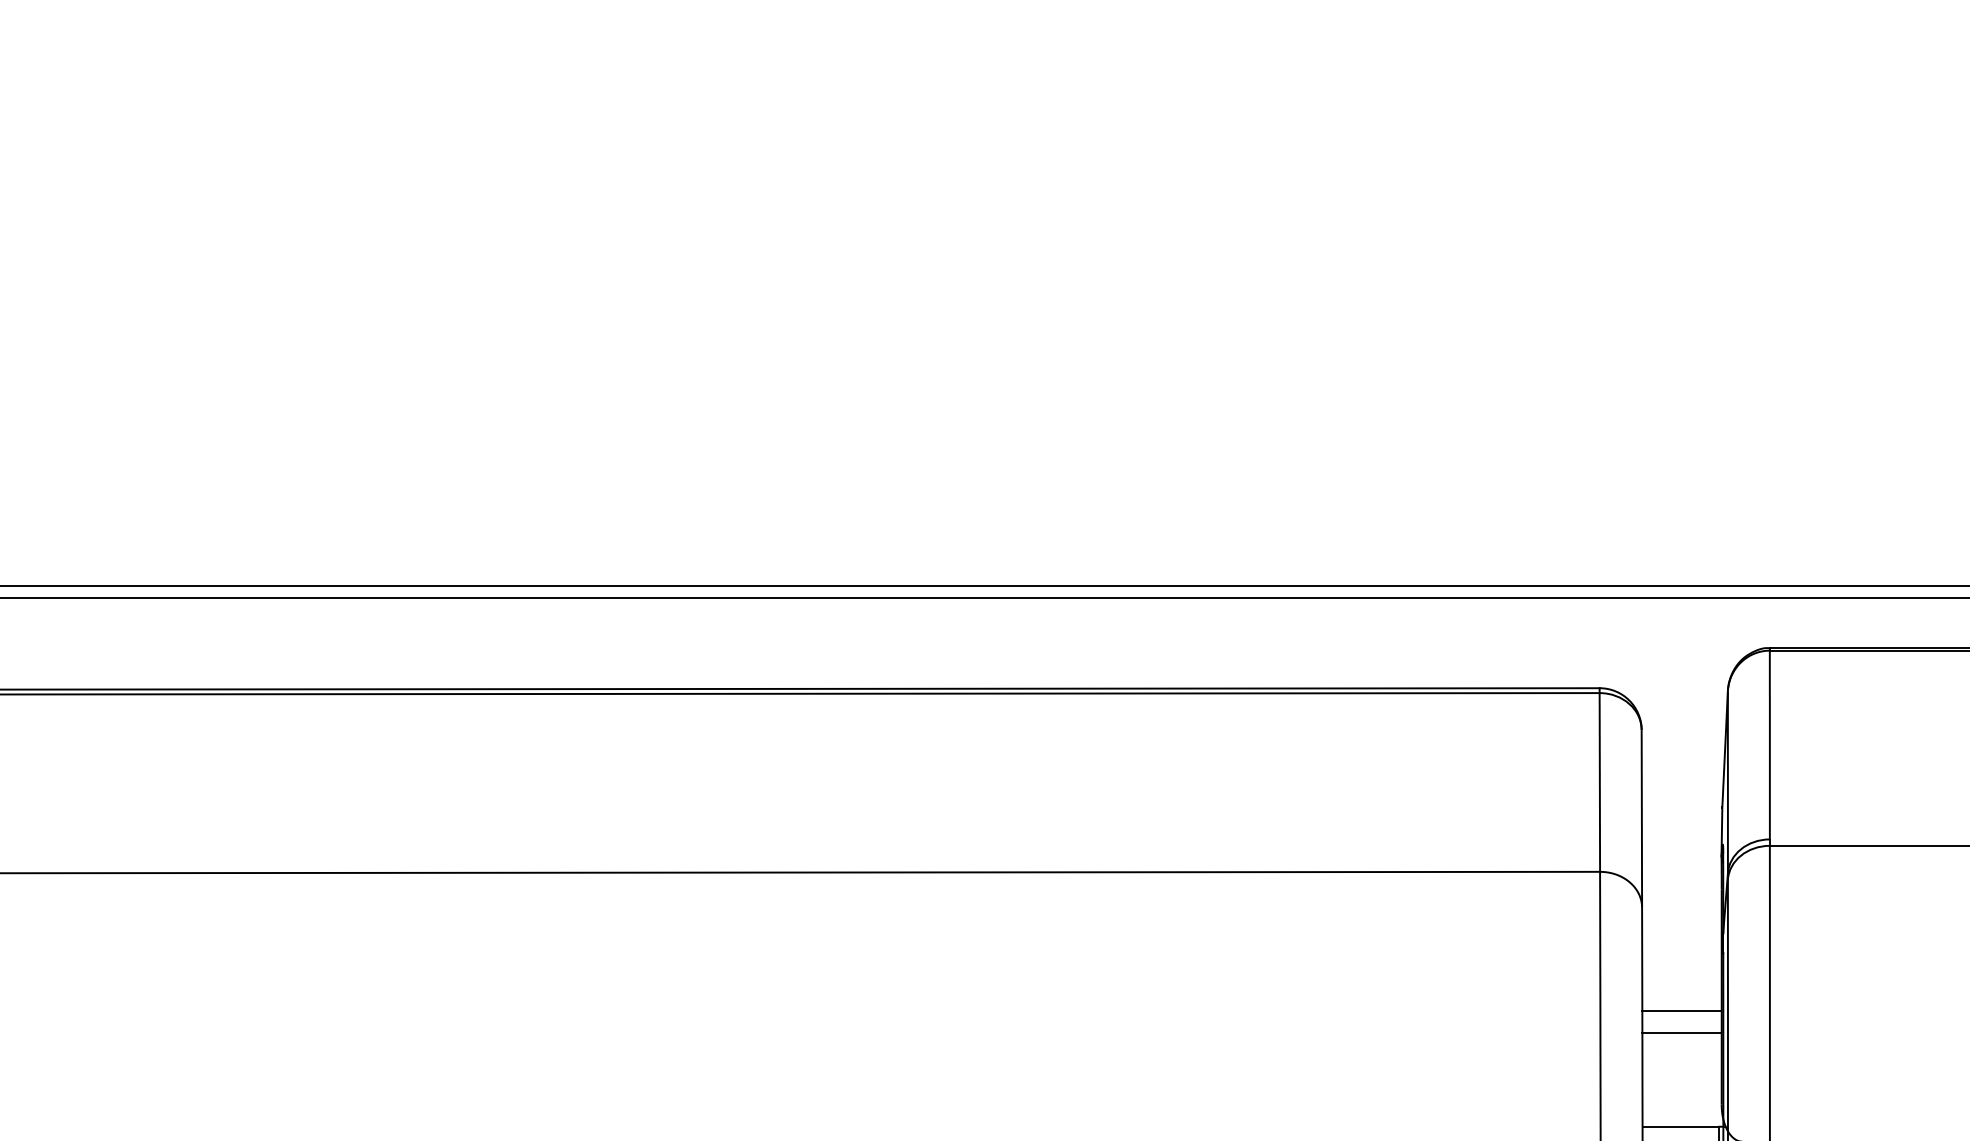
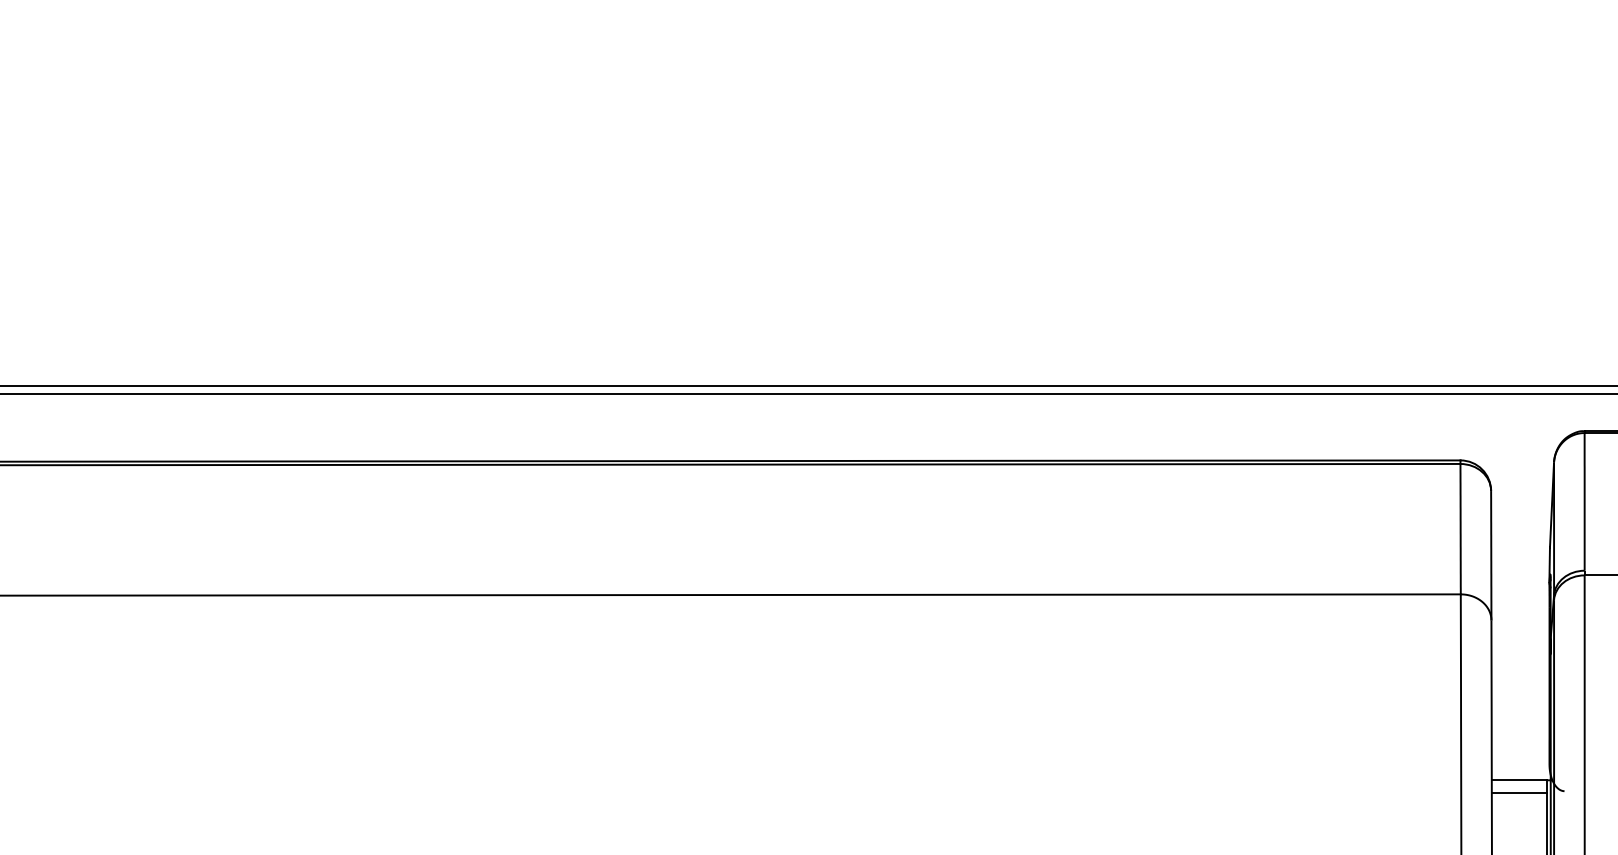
line: (1681, 1010) -> (1520, 695), removed
line: (1681, 1032) -> (1520, 711), removed

